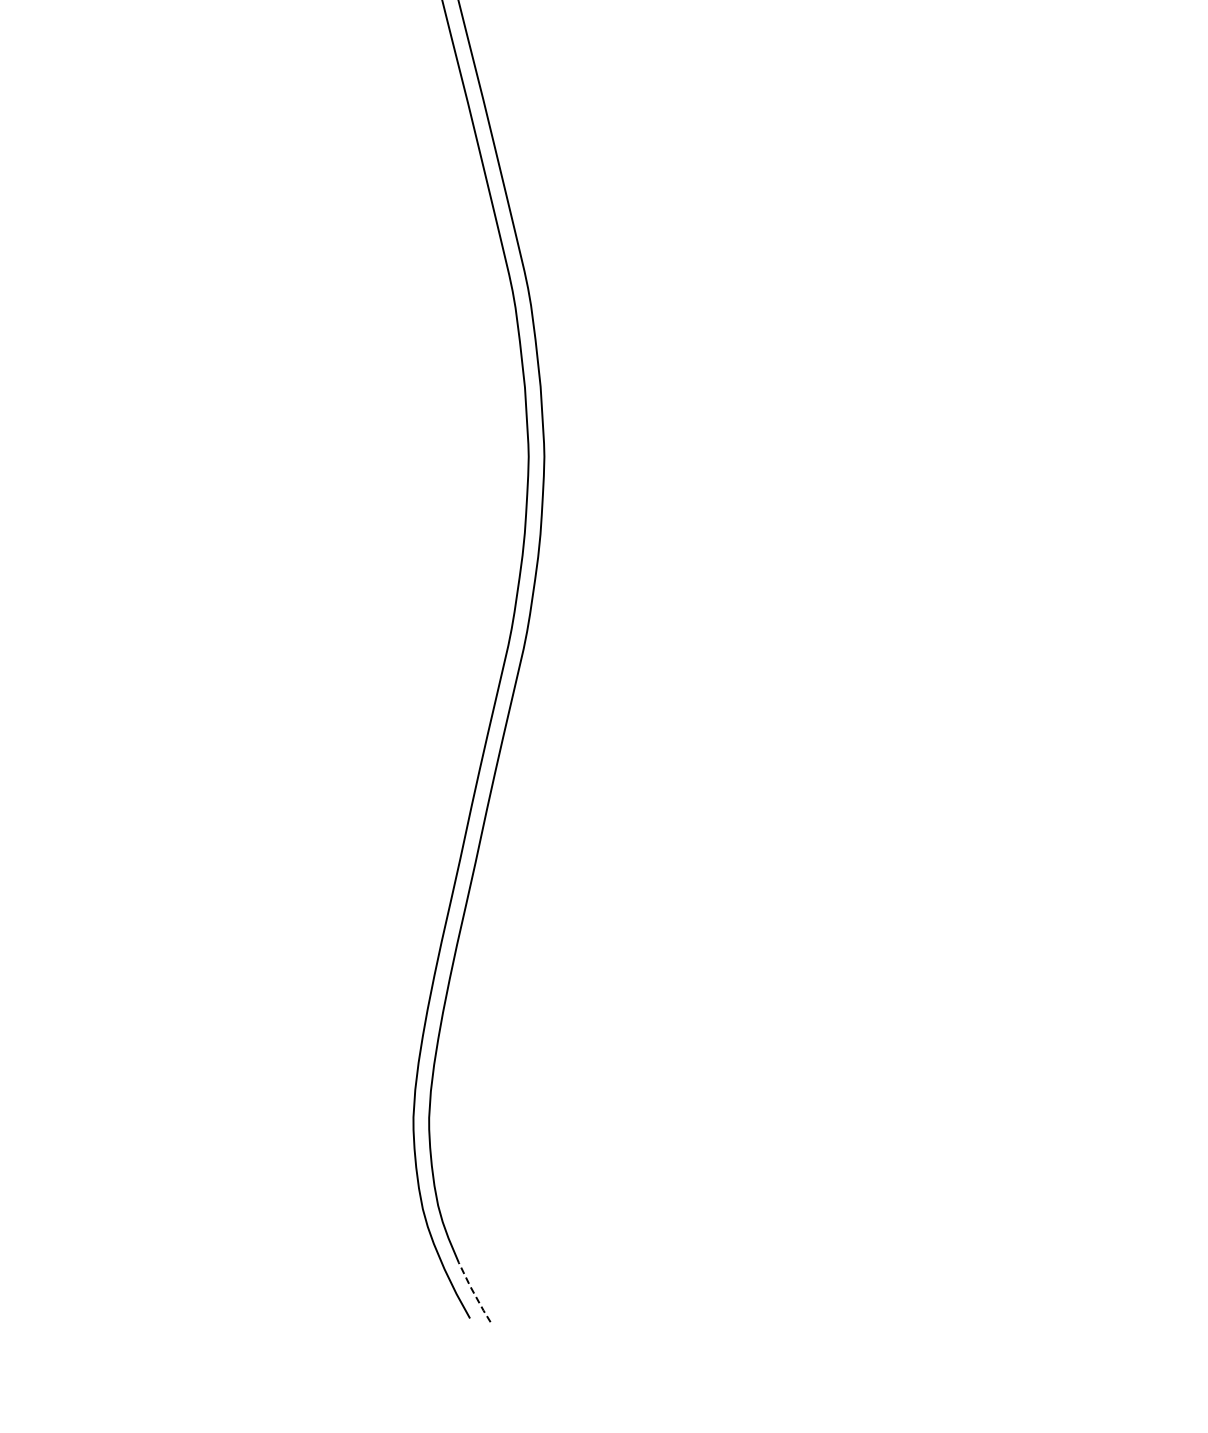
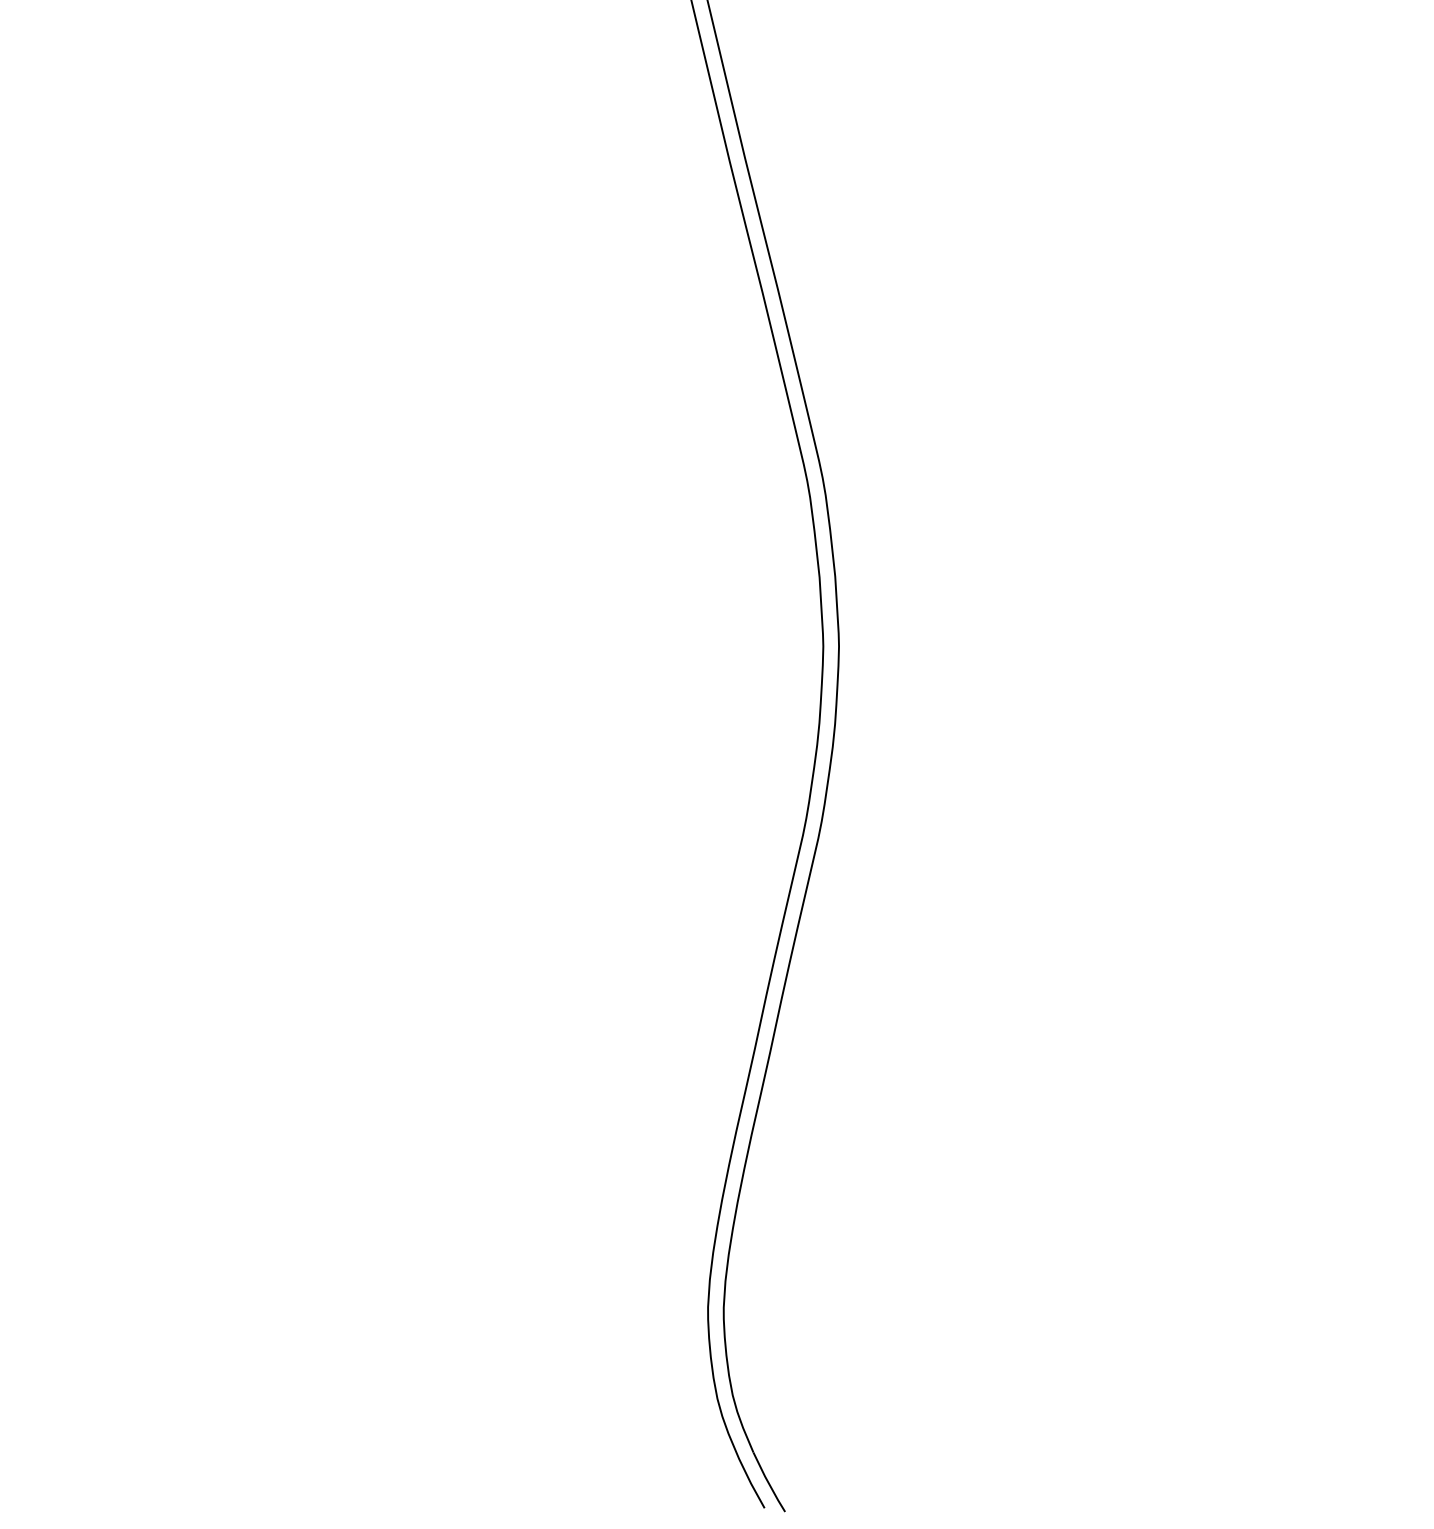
line: (473, 1292) -> (768, 1482), dashed -> solid

